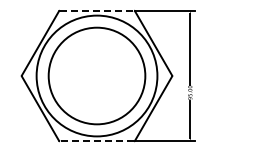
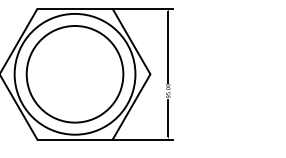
line: (97, 11) -> (75, 9), dashed -> solid
line: (97, 141) -> (75, 139), dashed -> solid

